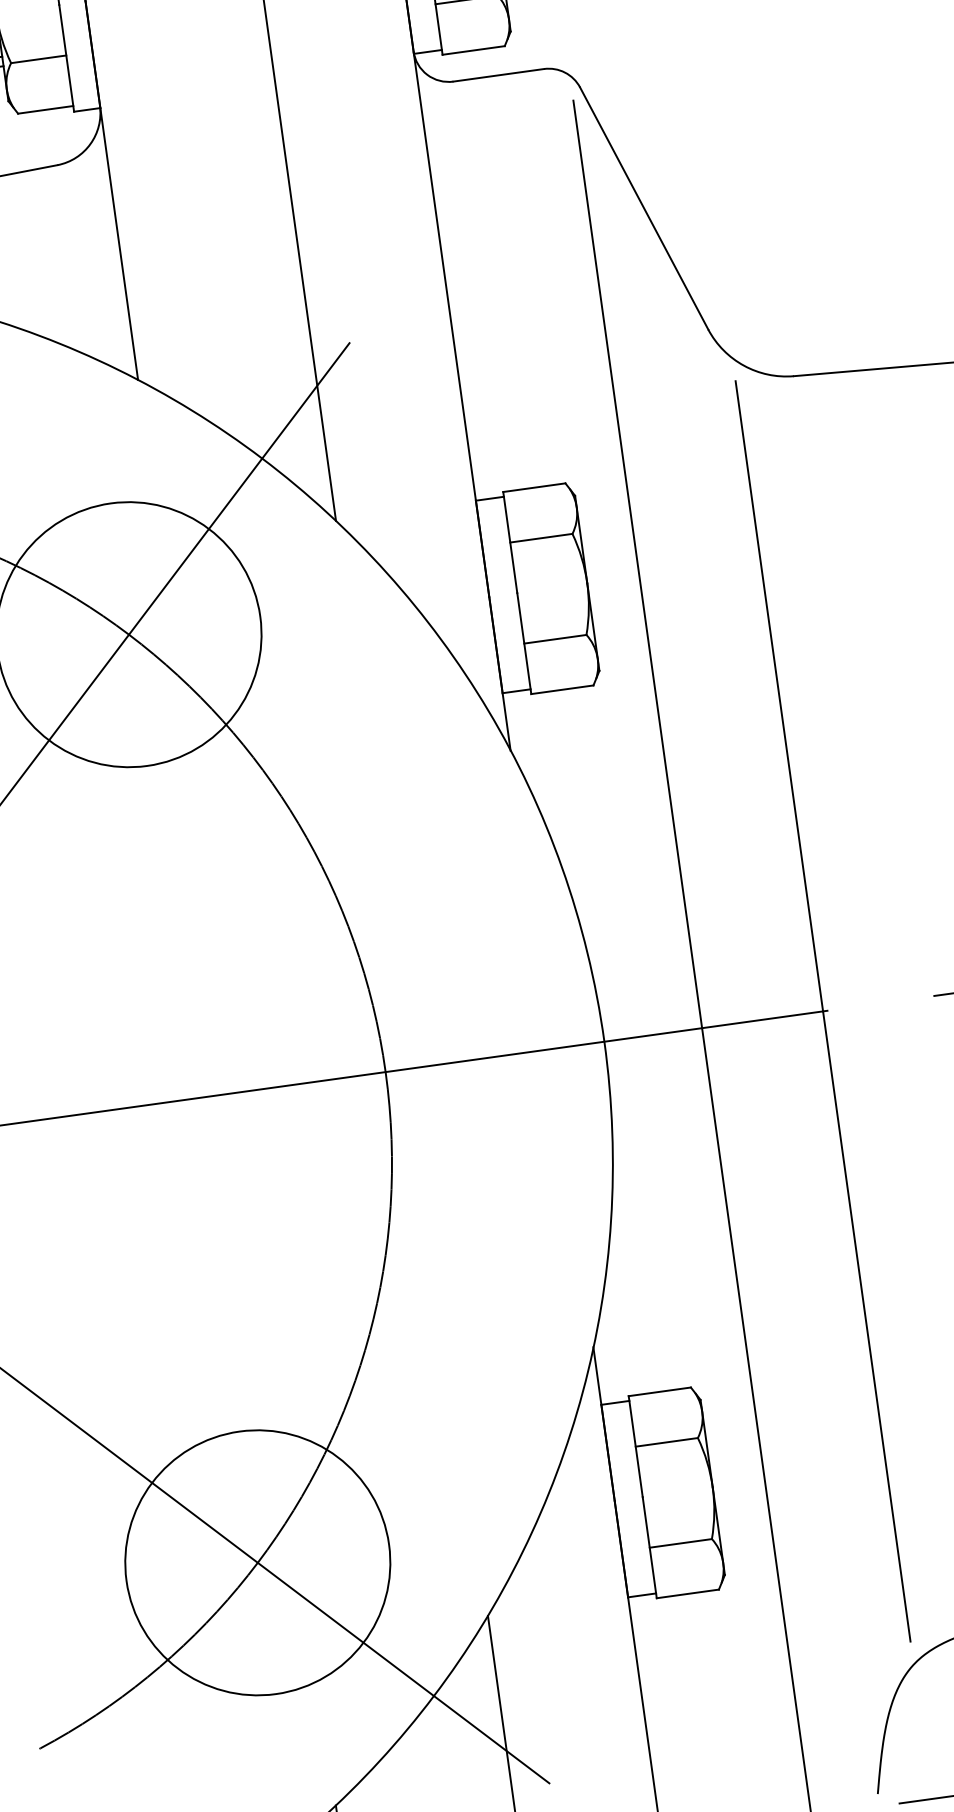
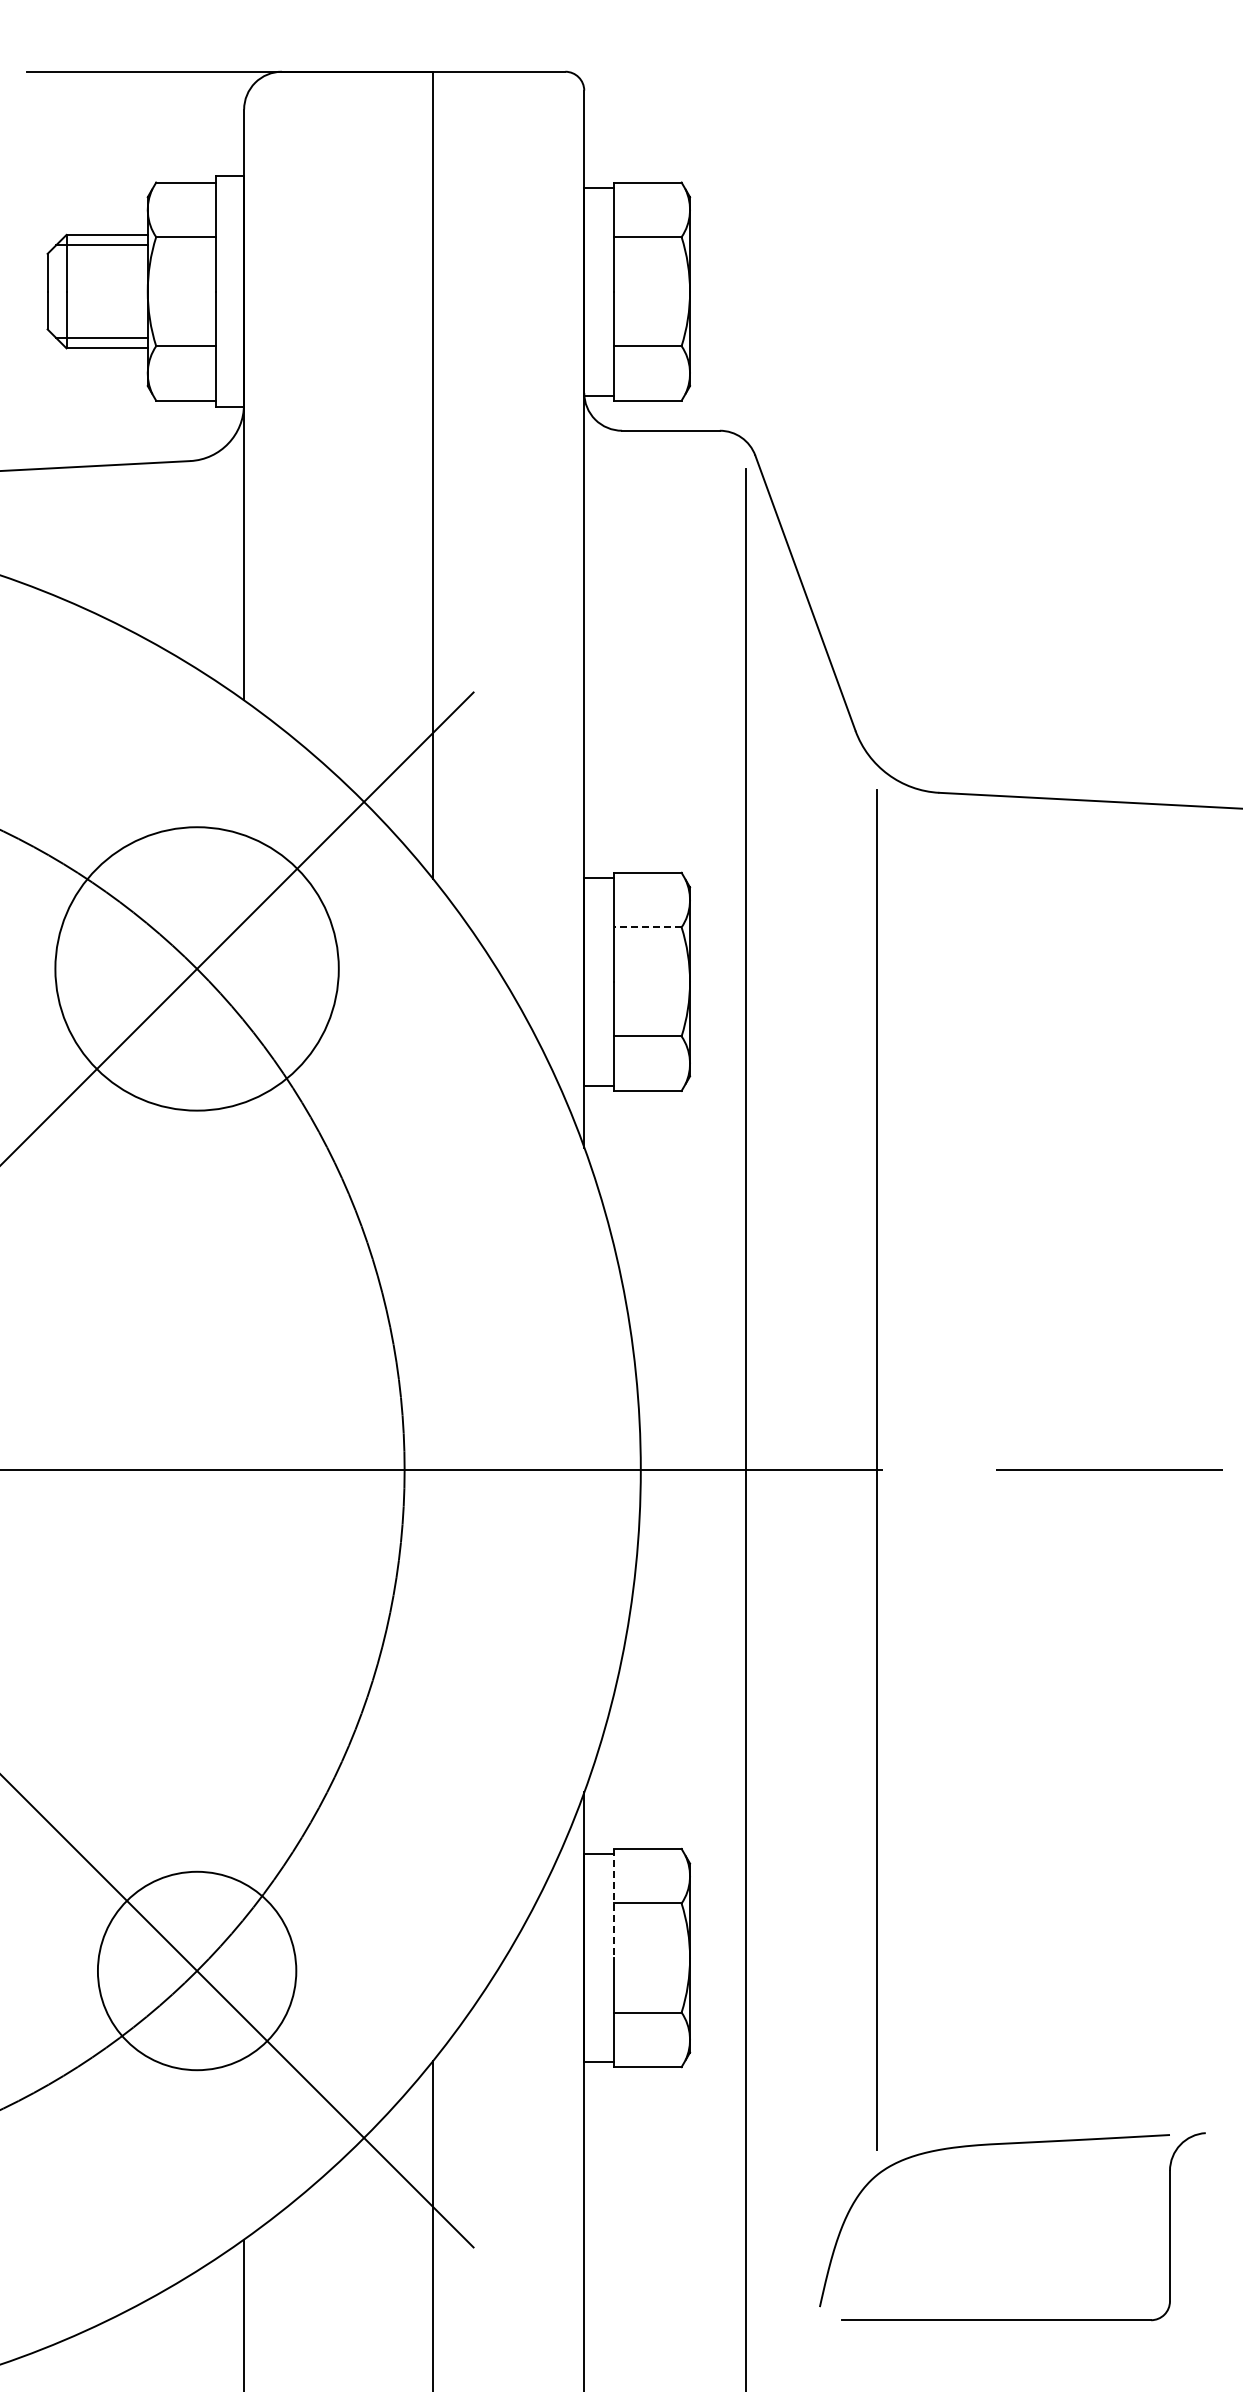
line: (541, 538) -> (648, 927), solid -> dashed
line: (635, 1446) -> (614, 1903), solid -> dashed
circle: (257, 1562) -> (196, 1970), size x0.7

